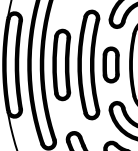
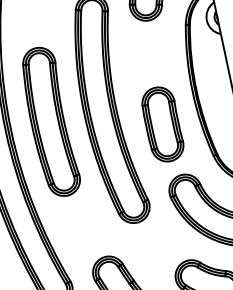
part: (110, 64) -> (161, 123), moved

